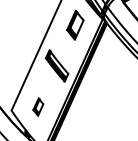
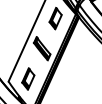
part: (38, 106) -> (28, 78), size x1.67

